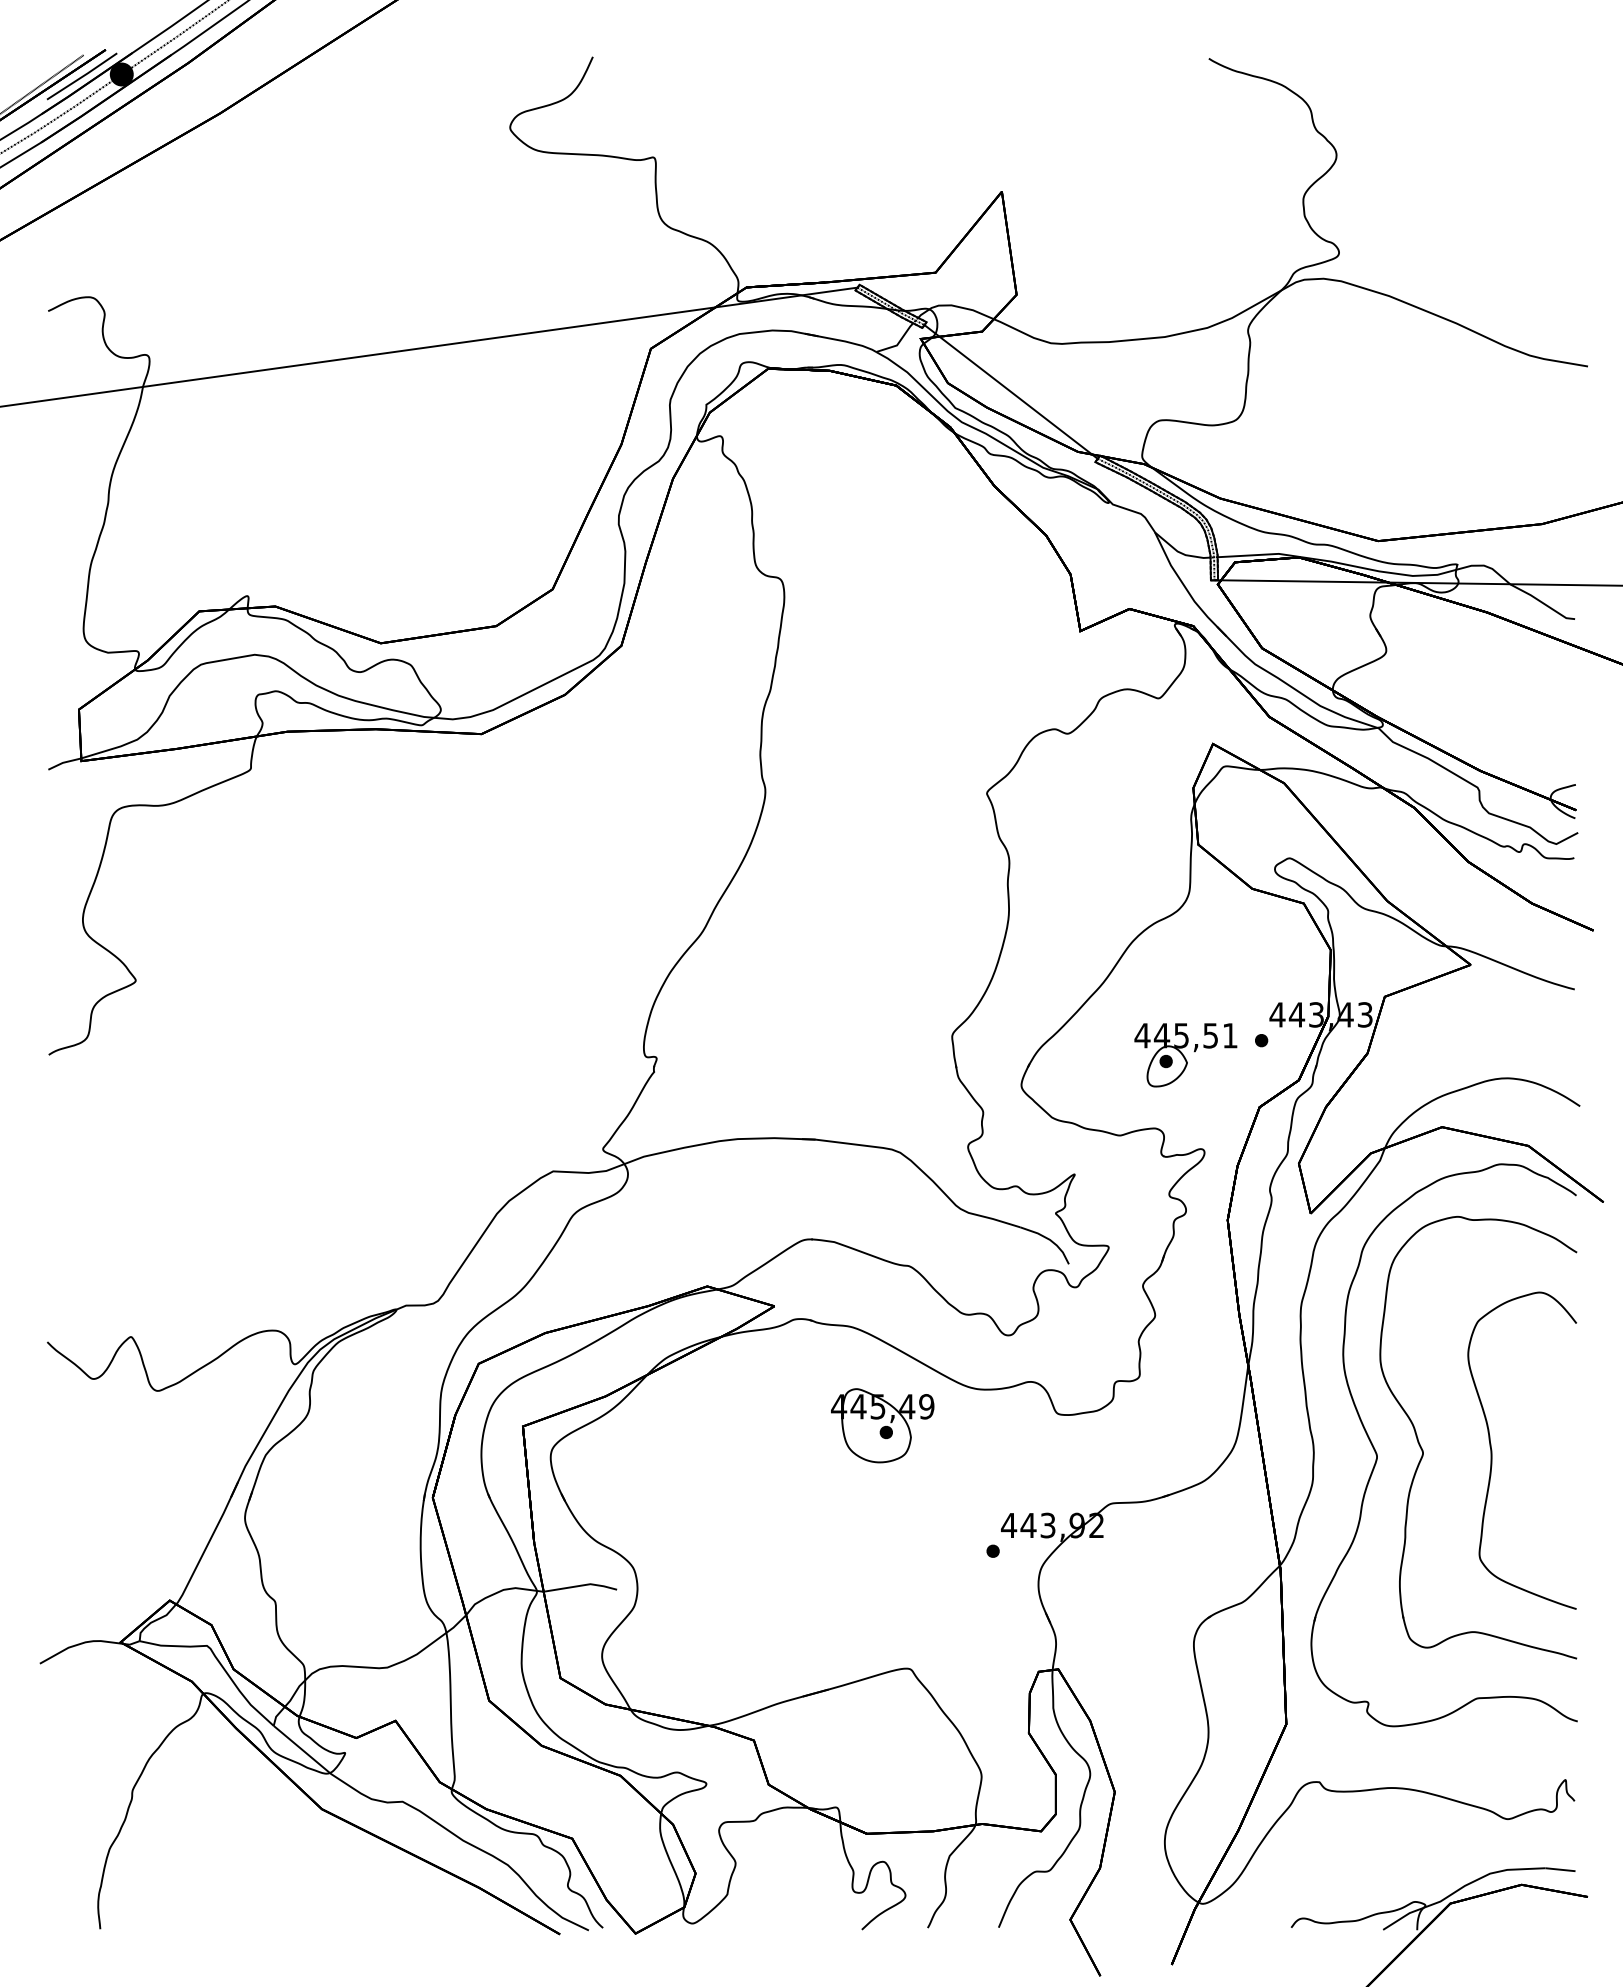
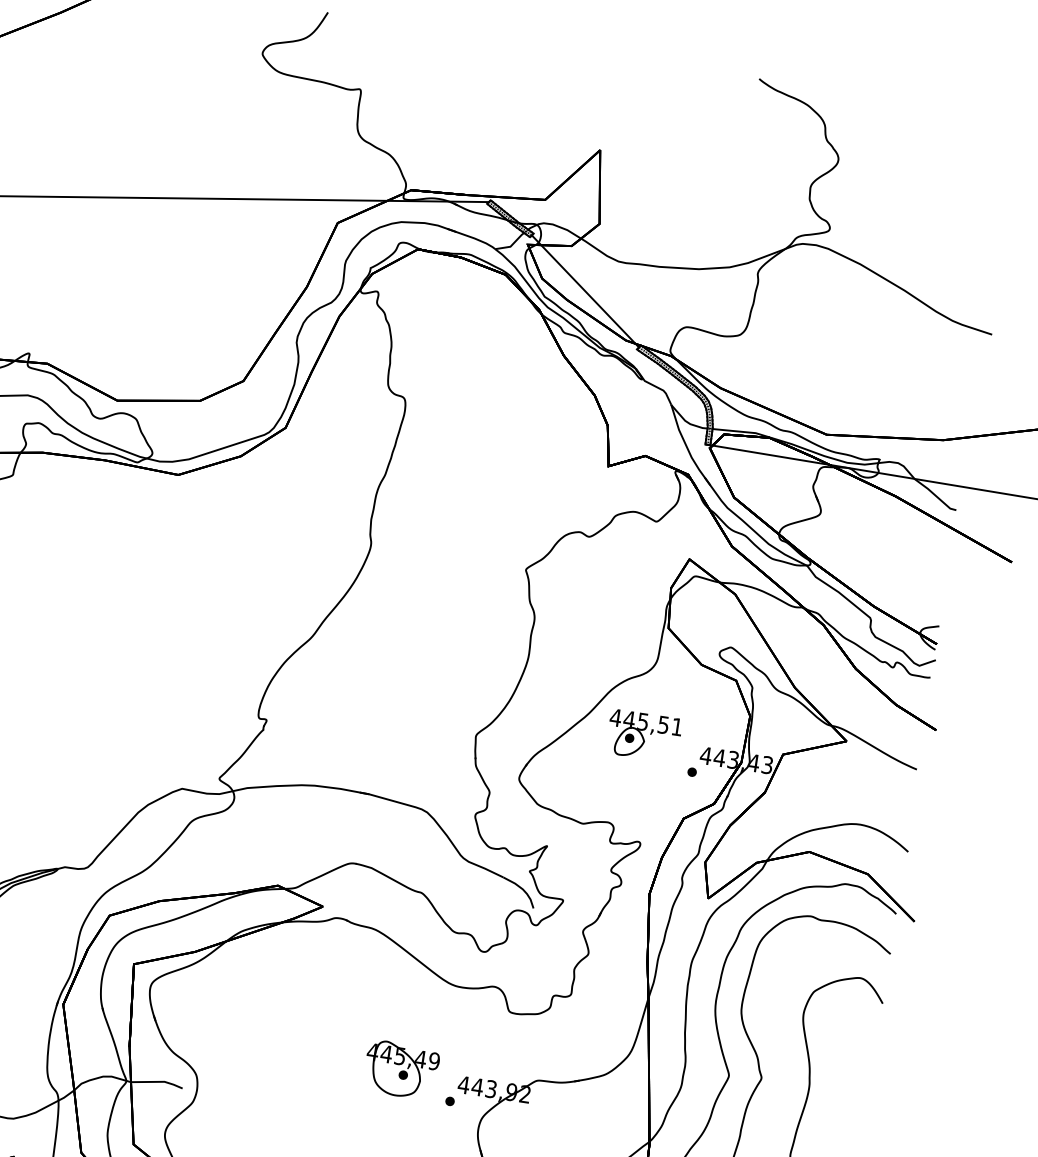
part: (1185, 1055) -> (643, 736), moved
part: (882, 1425) -> (401, 1069), moved

